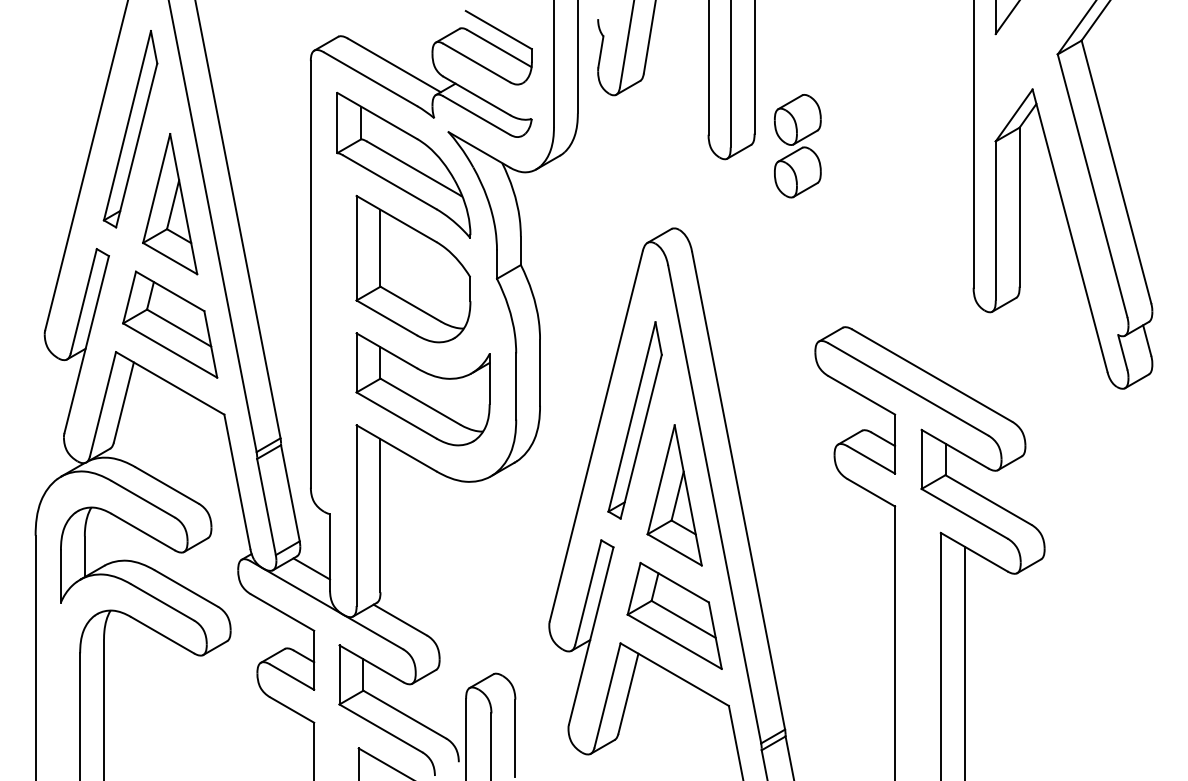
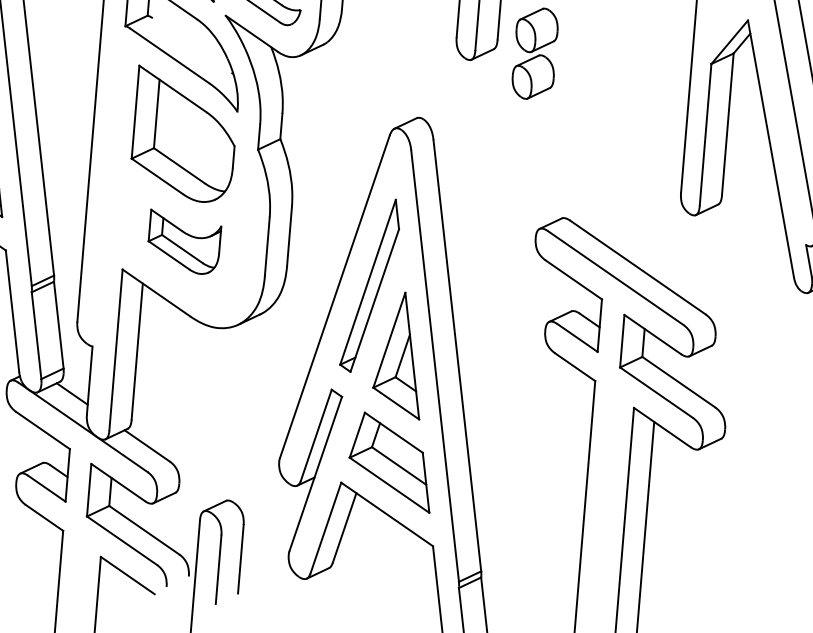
line: (413, 168) -> (191, 45), removed
part: (422, 389) -> (183, 242), size x0.6

